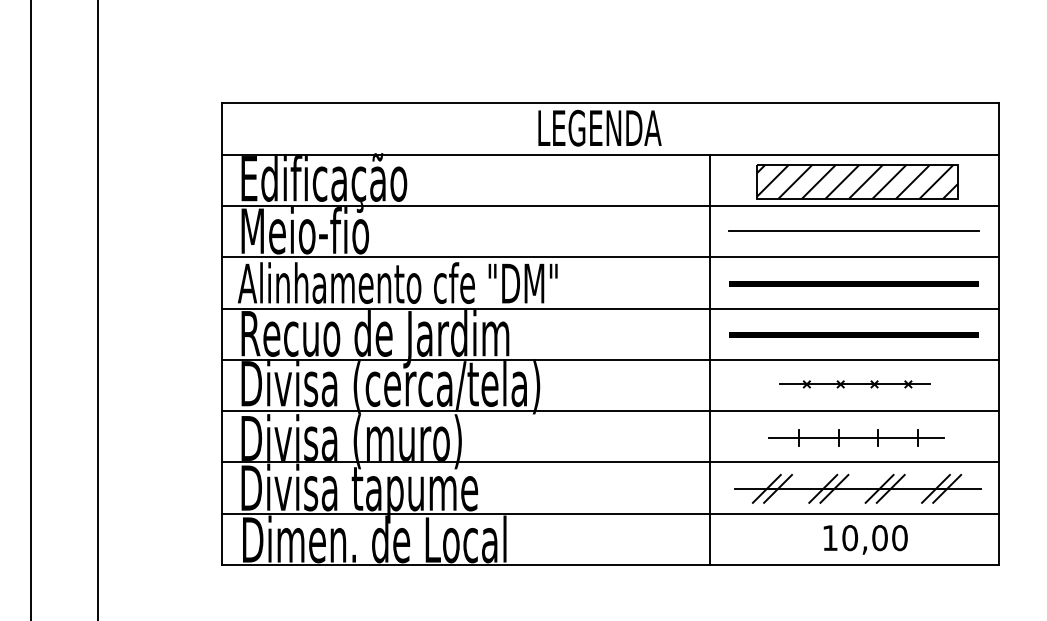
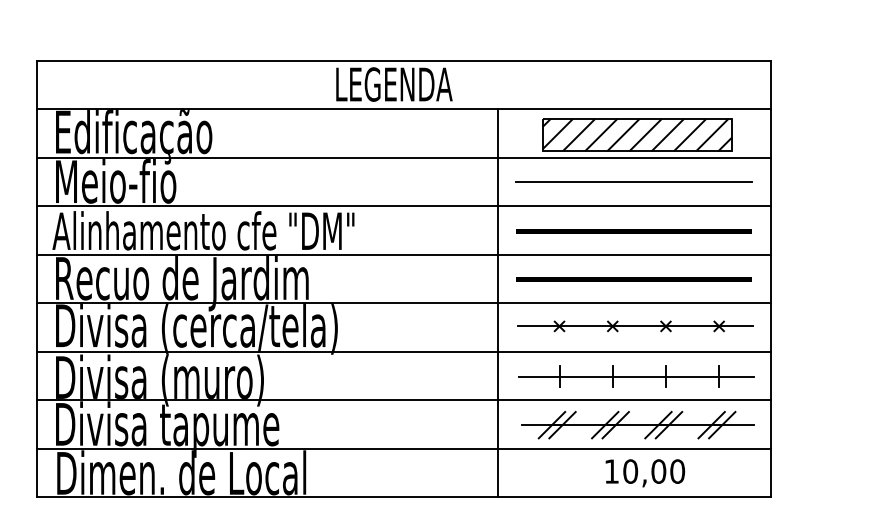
part: (854, 384) -> (634, 326), size x1.67
part: (856, 437) -> (636, 376), size x1.43

